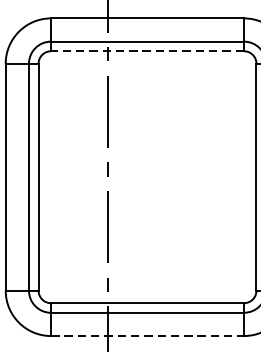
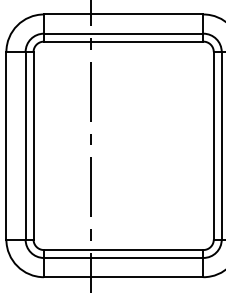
line: (147, 51) -> (123, 41), dashed -> solid
line: (147, 336) -> (123, 277), dashed -> solid

